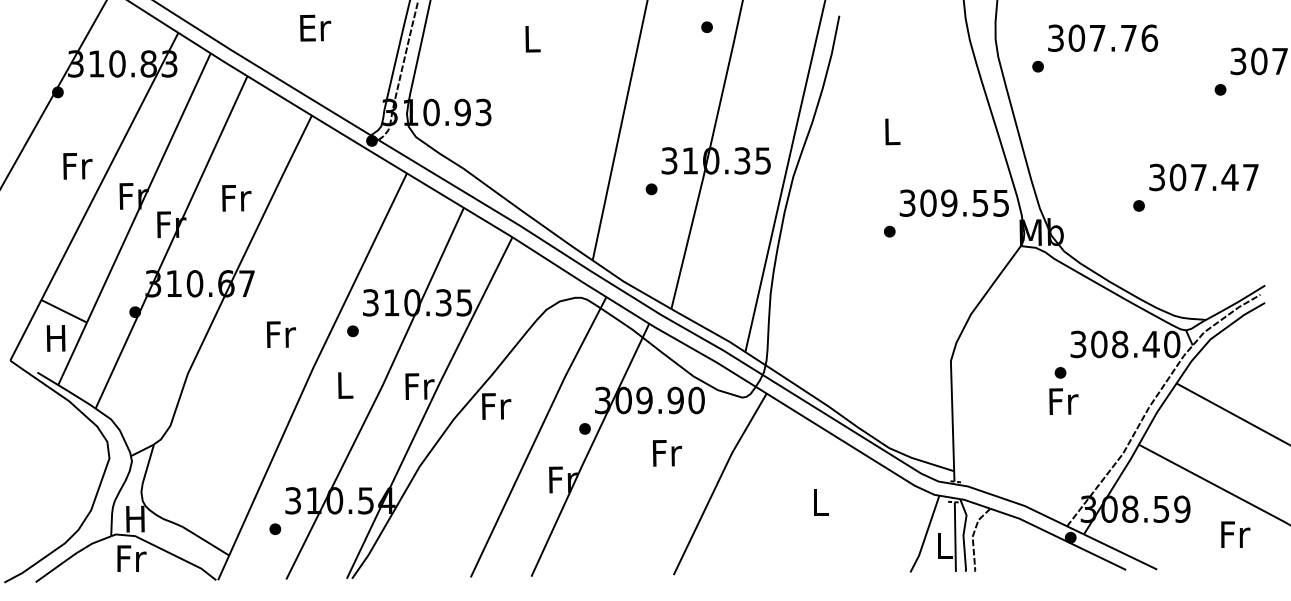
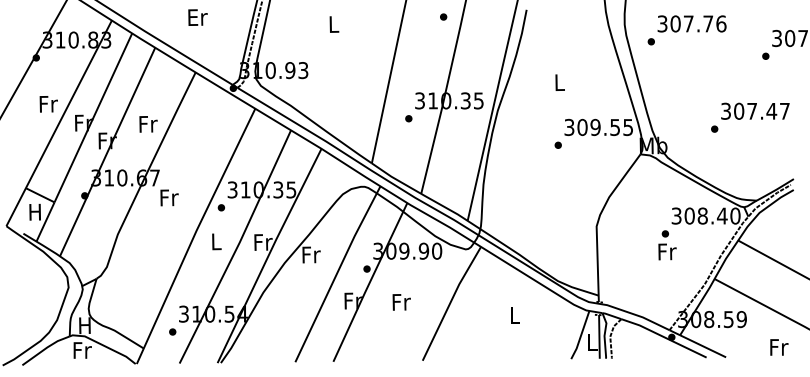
text: (281, 333) -> (169, 197), moved
text: (667, 453) -> (401, 302), moved
text: (1235, 534) -> (779, 347), moved

